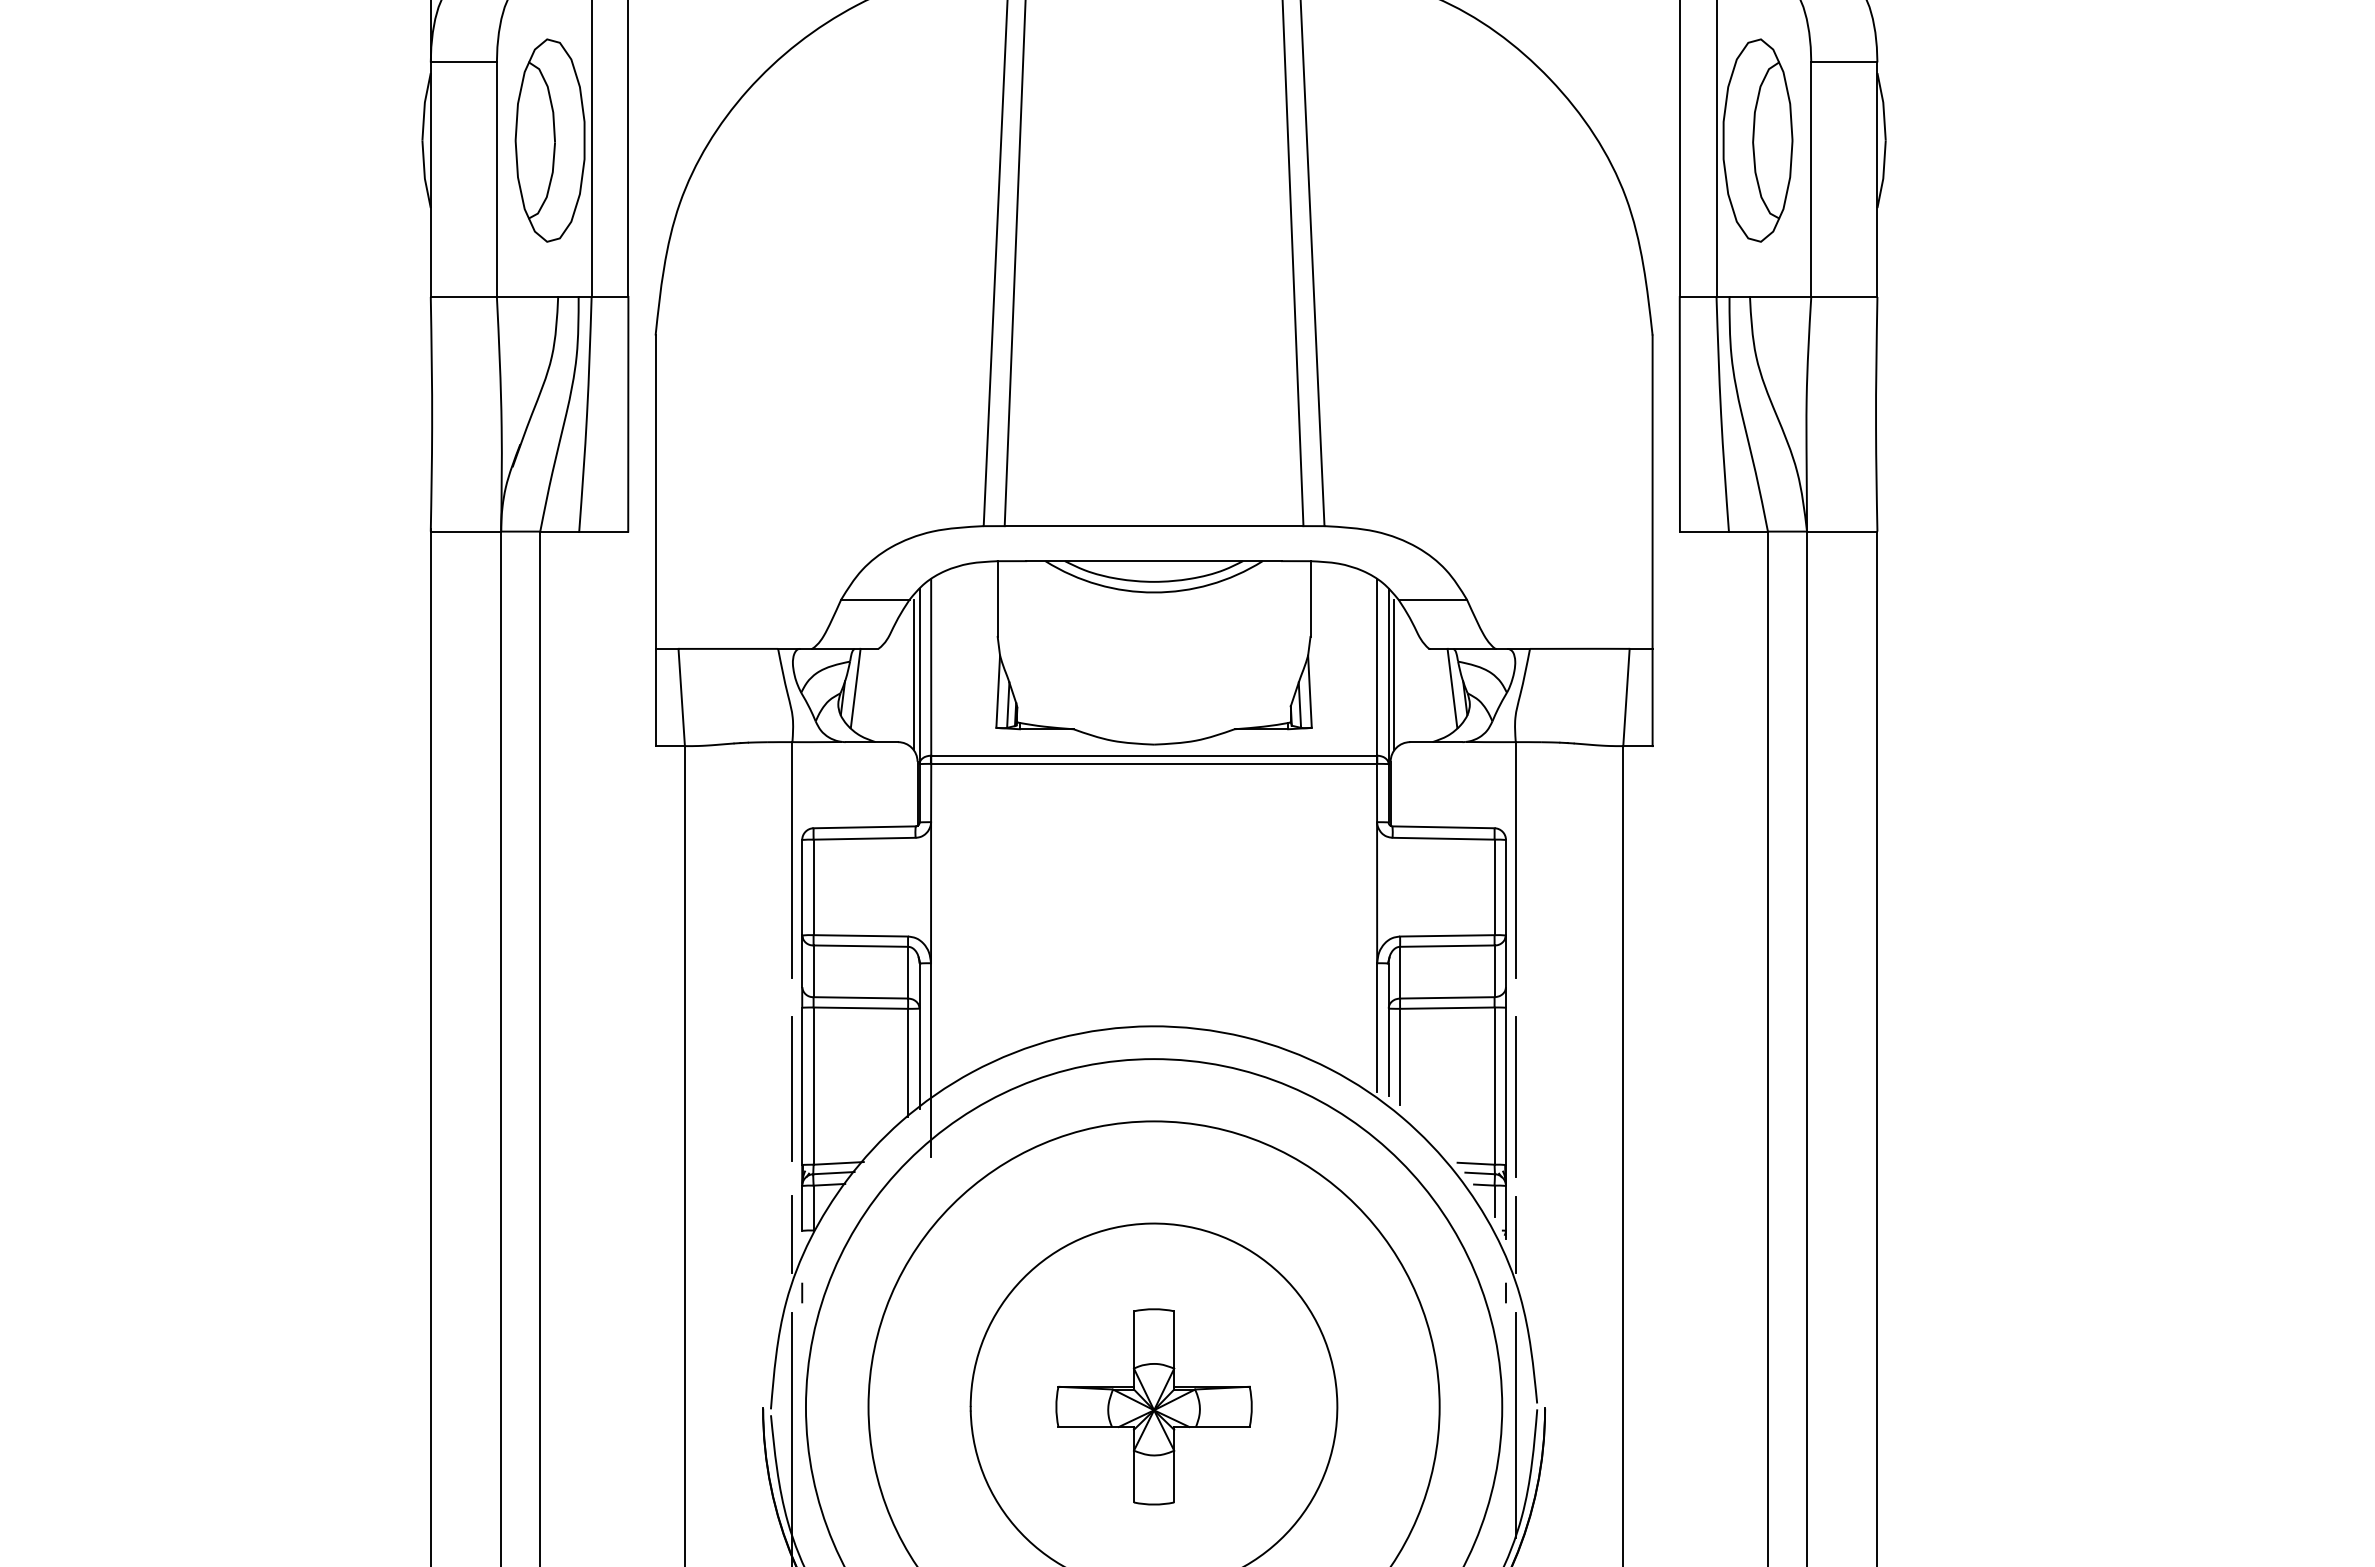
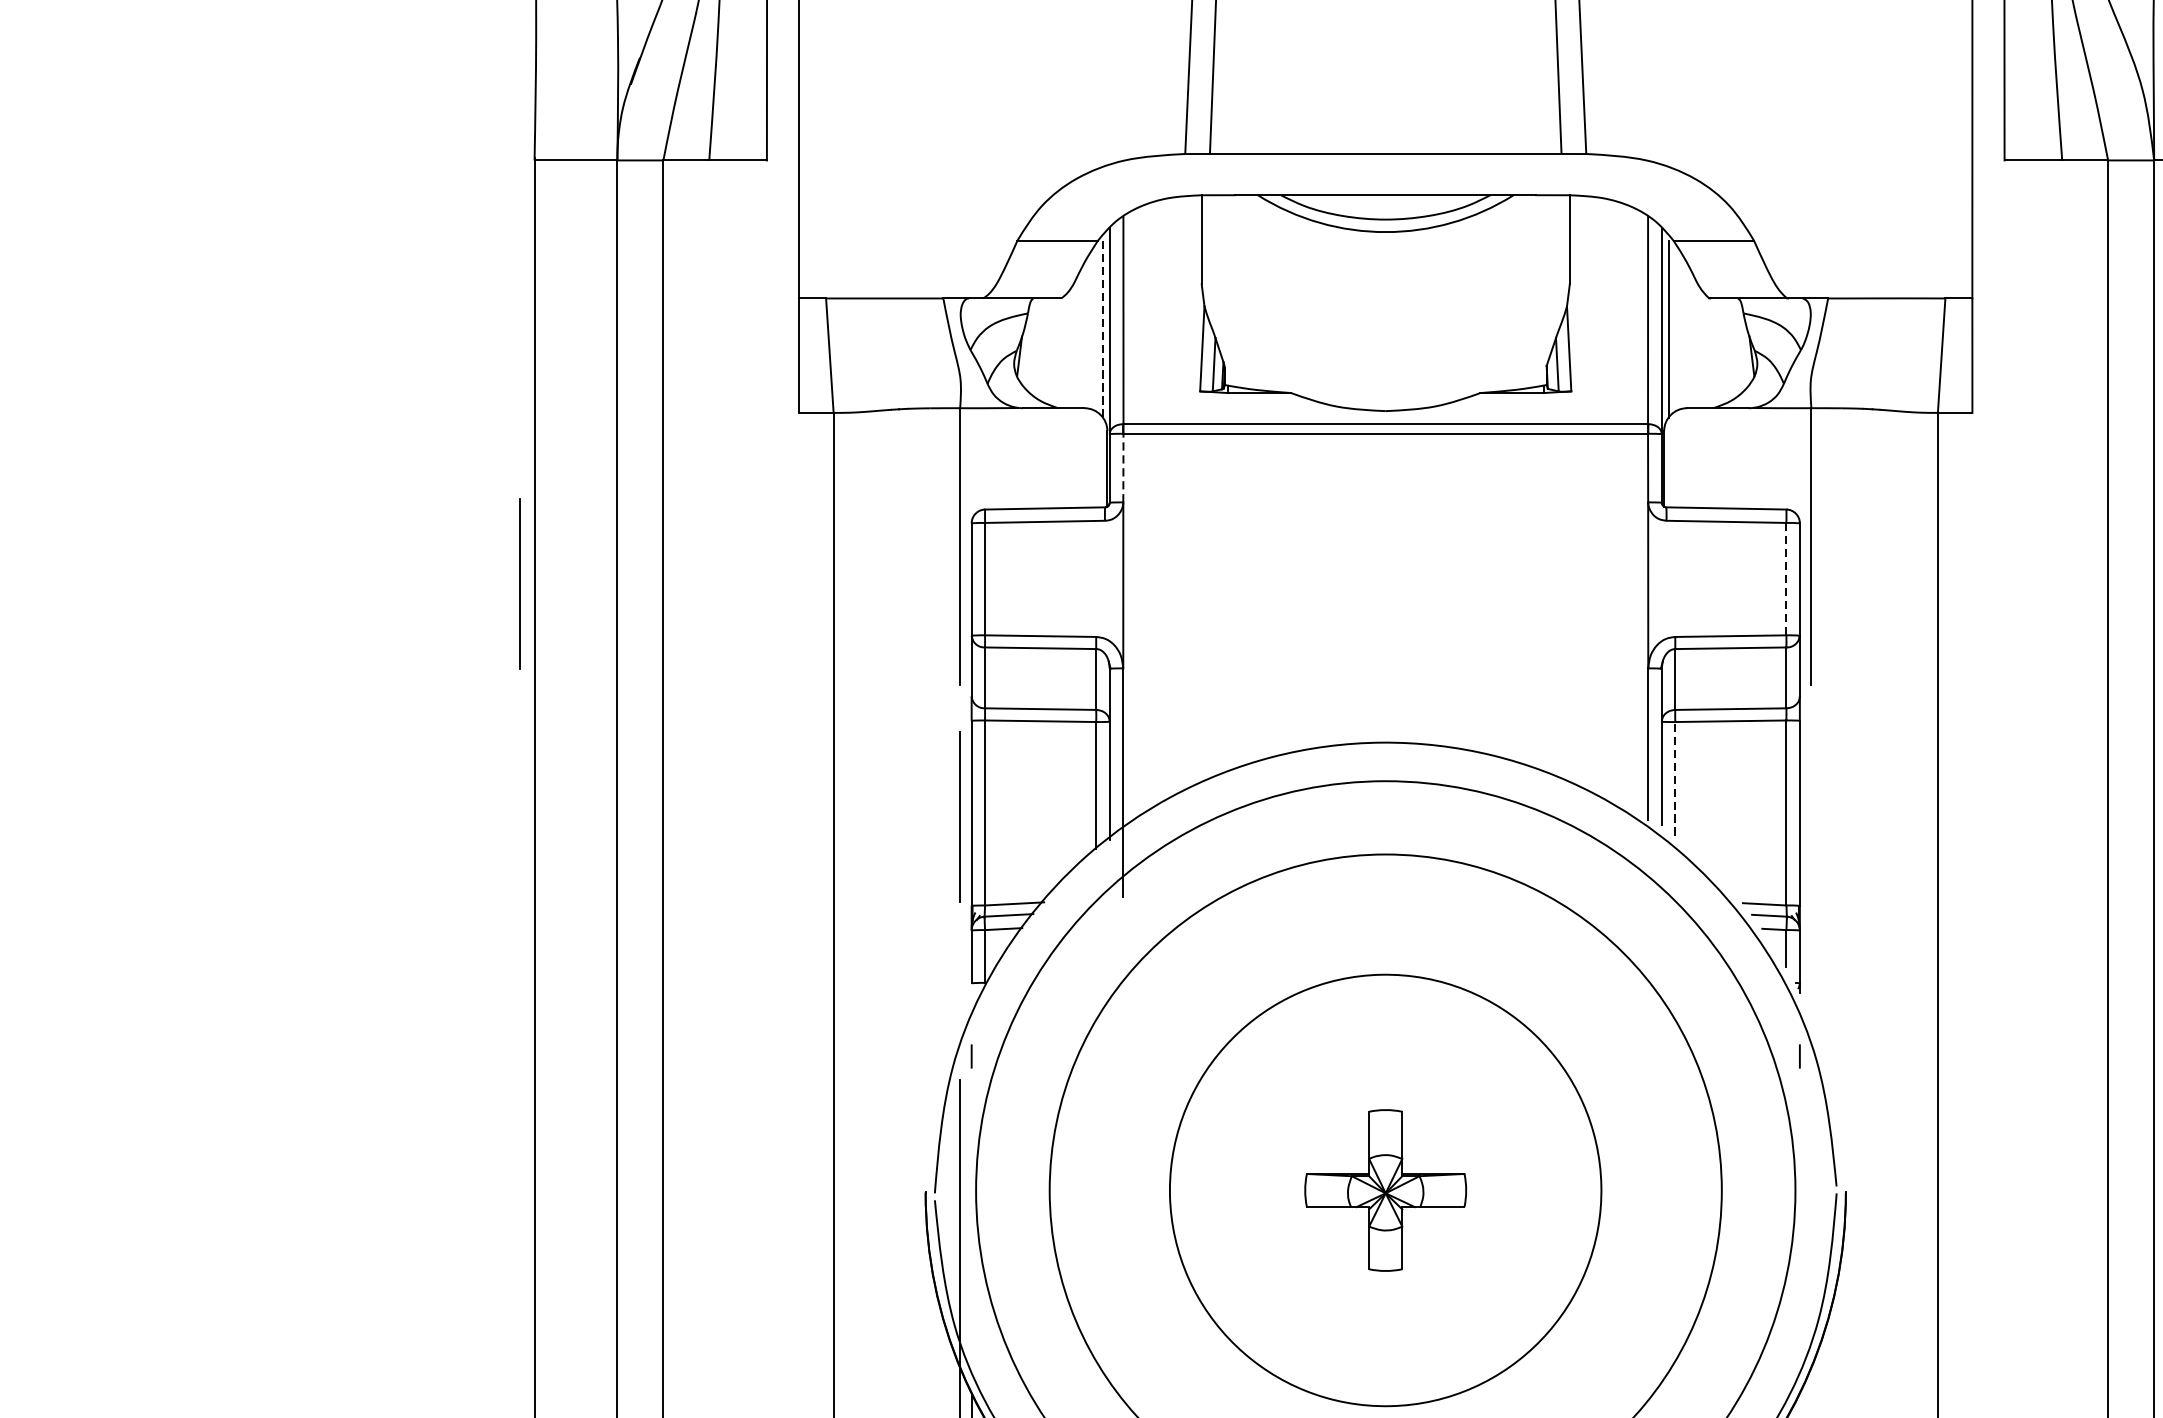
line: (913, 675) -> (1102, 329), solid -> dashed
line: (855, 687) -> (1034, 343), removed
line: (1452, 687) -> (1736, 343), removed
line: (931, 792) -> (1123, 467), solid -> dashed
line: (1494, 887) -> (1786, 579), solid -> dashed
line: (417, 890) -> (518, 582), added
line: (1400, 1056) -> (1675, 778), solid -> dashed
line: (1515, 1096) -> (1811, 825), removed
line: (792, 1234) -> (960, 987), removed
line: (1515, 1235) -> (1811, 988), removed
part: (1153, 1406) -> (1385, 1190), size x0.7
line: (1515, 1424) -> (1811, 1211), removed

